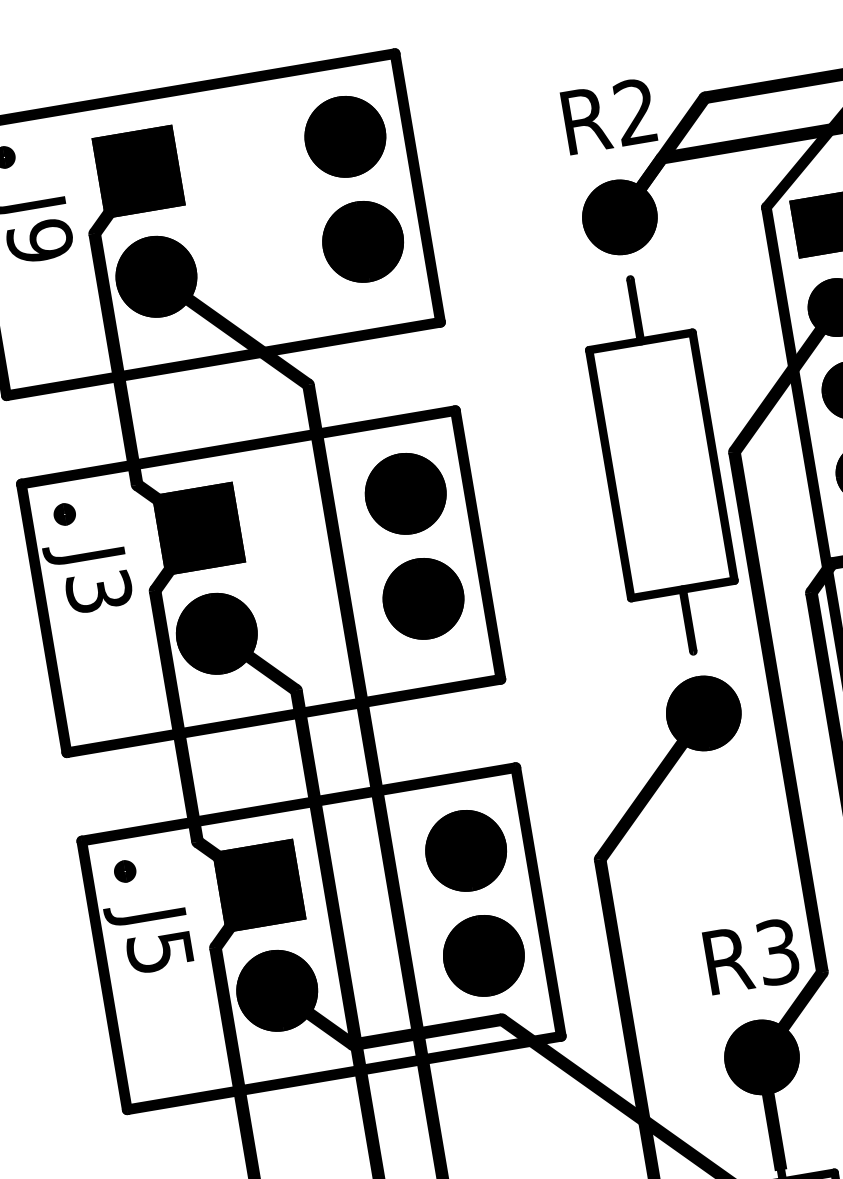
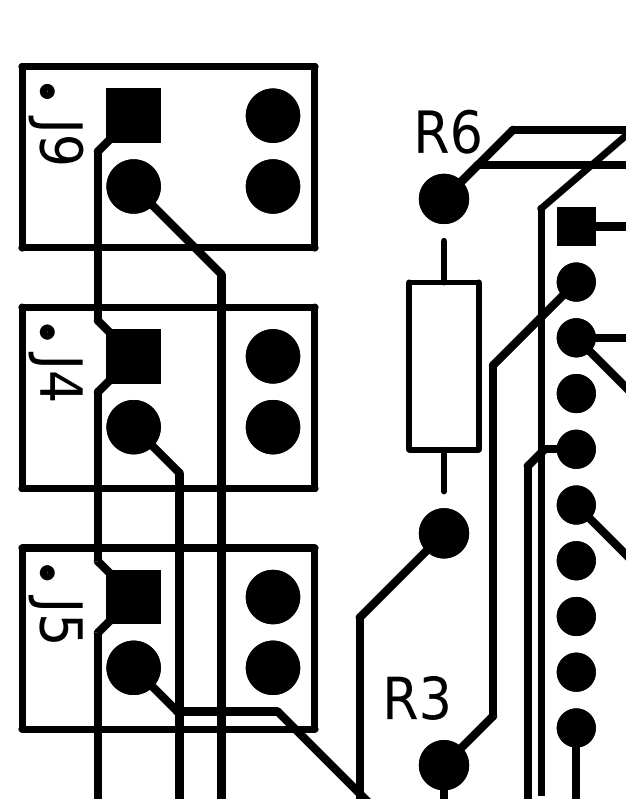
text: (636, 111) -> (466, 131), R2 -> R6
text: (99, 591) -> (61, 386), J3 -> J4
text: (751, 955) -> (417, 697), moved

